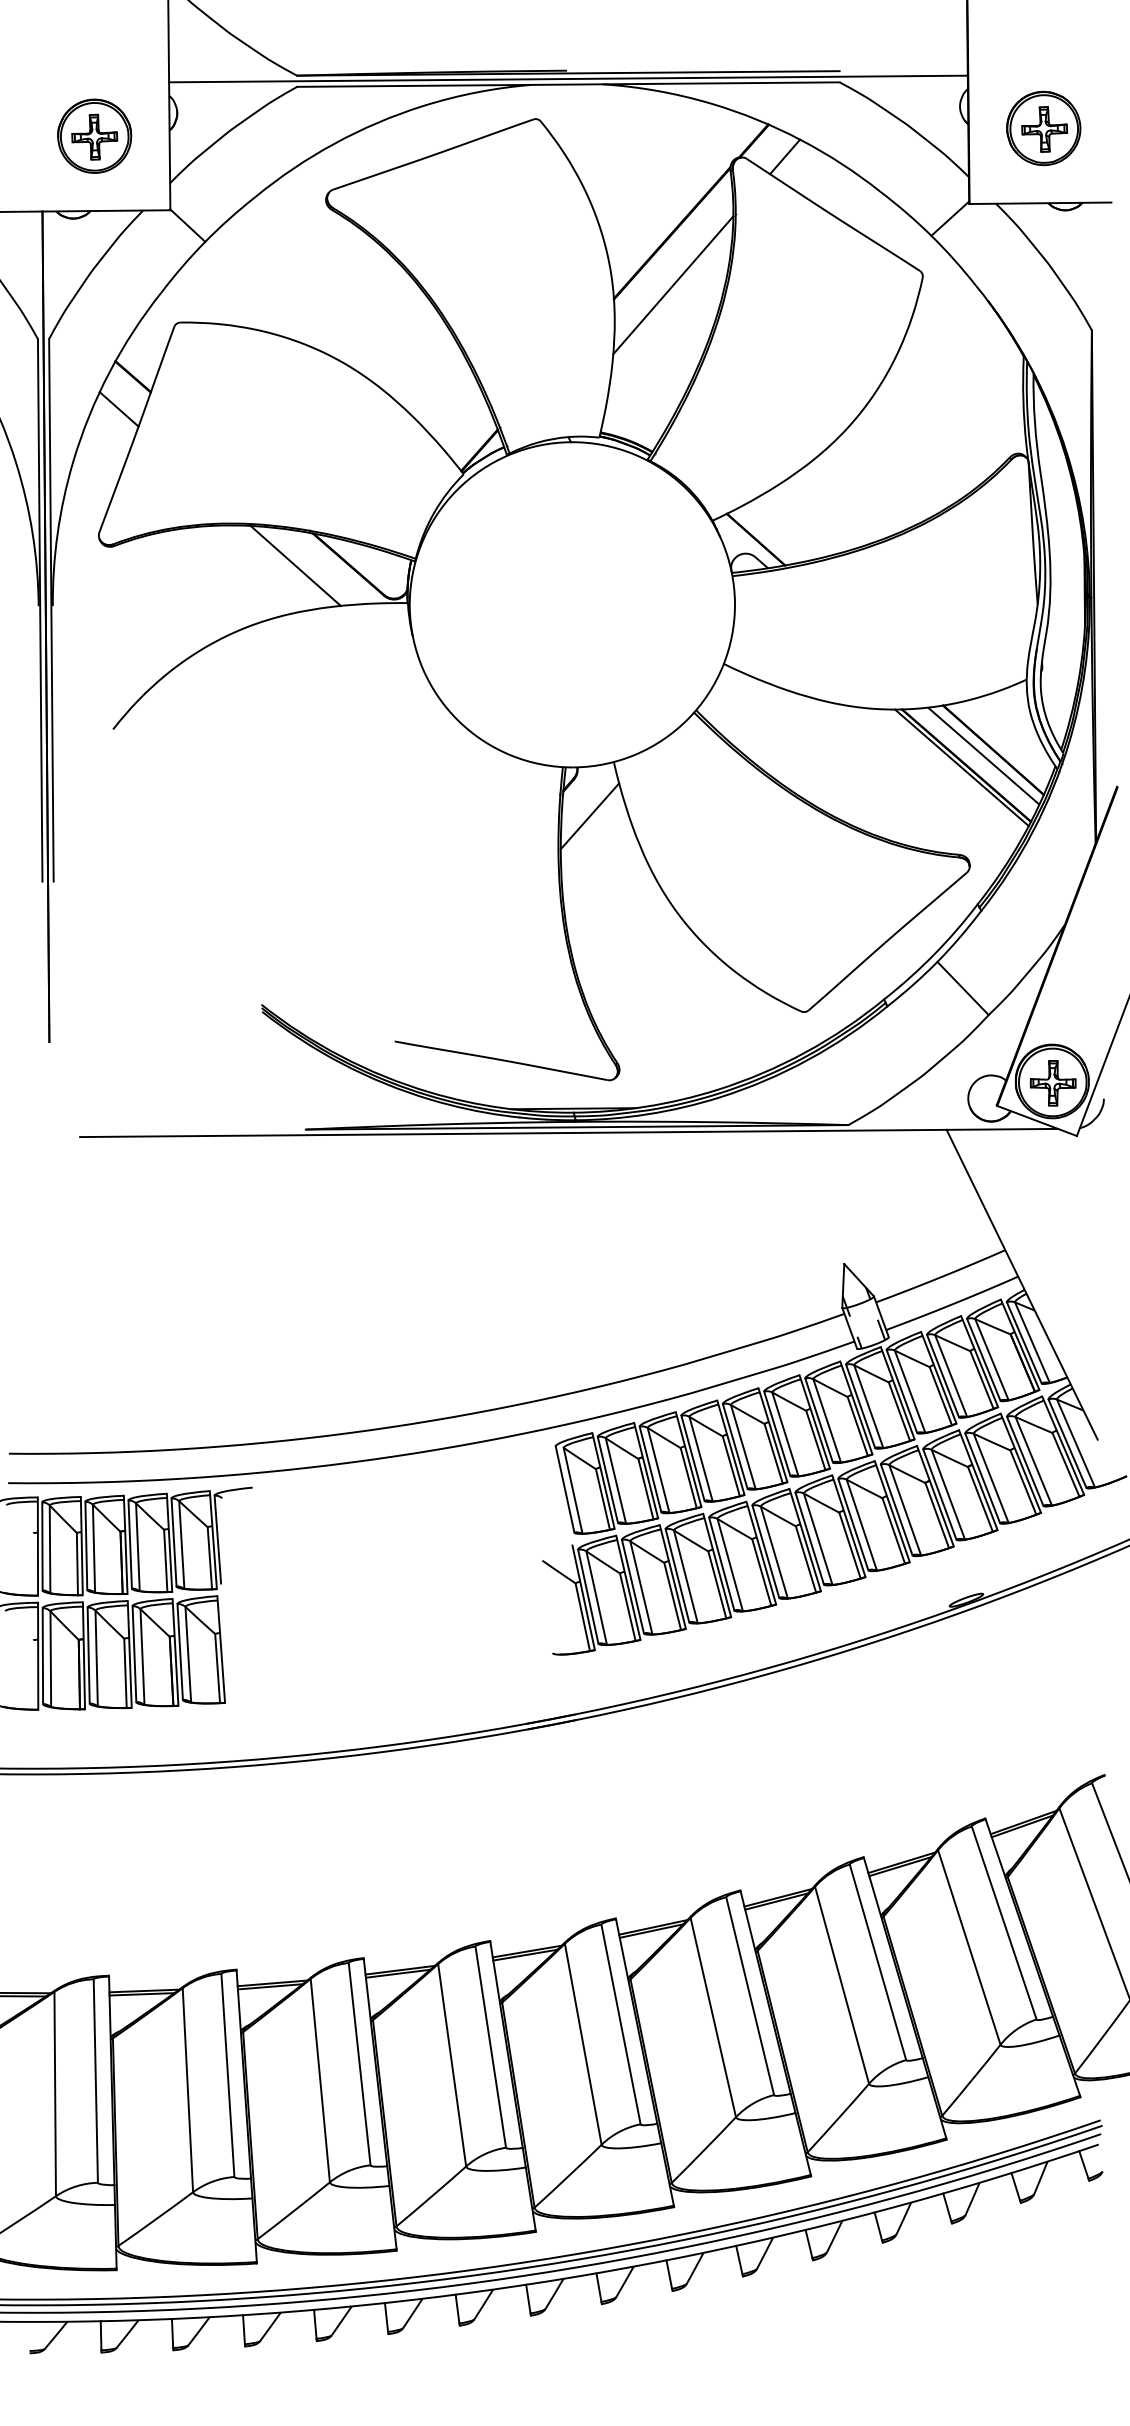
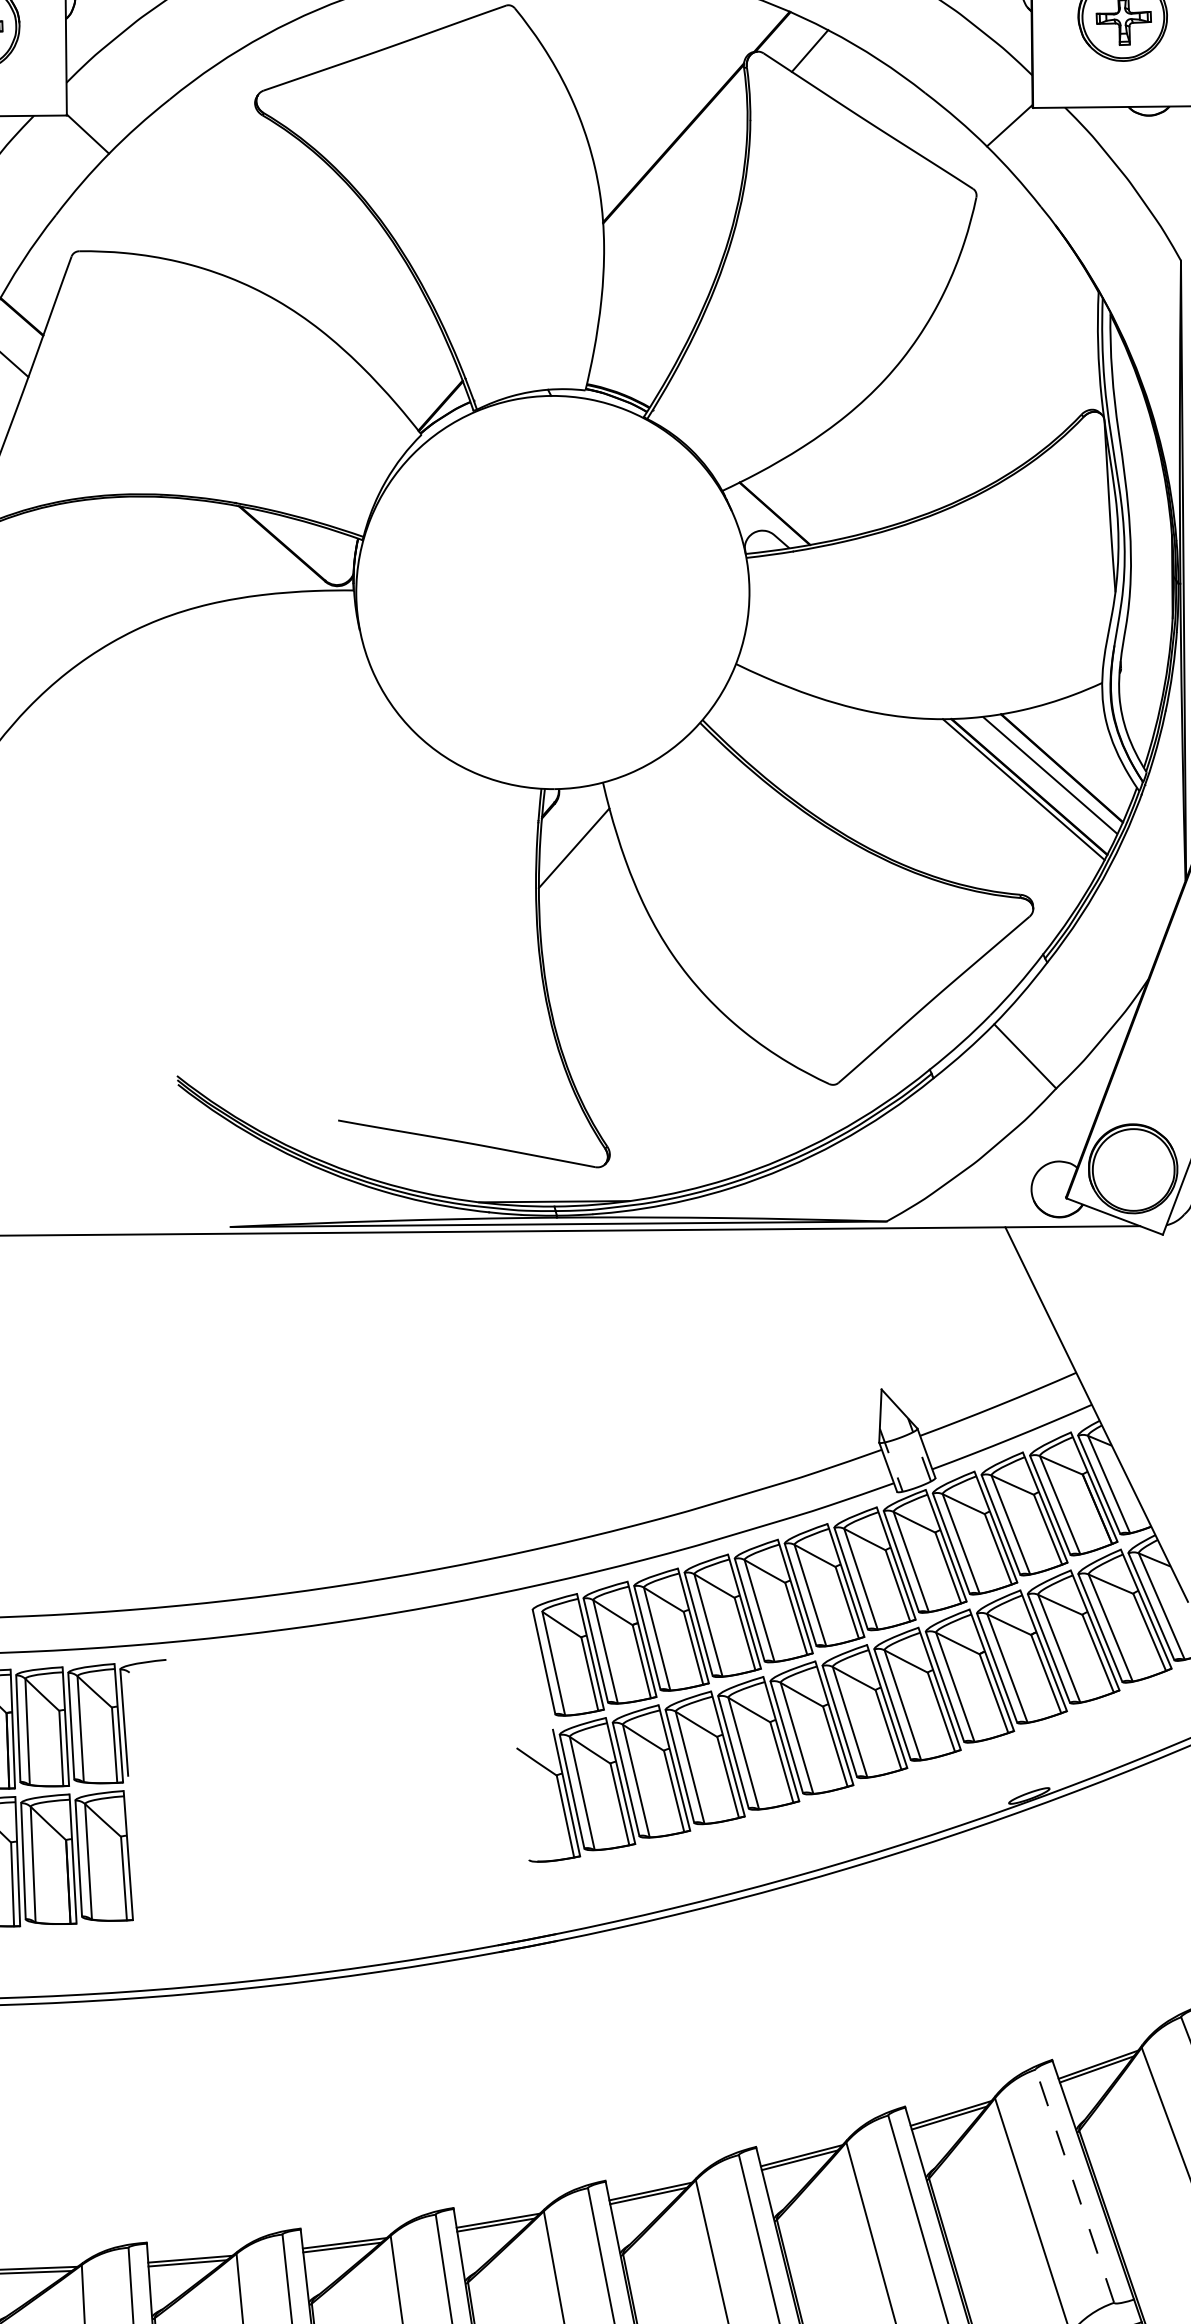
line: (673, 285) -> (675, 206), removed
line: (295, 565) -> (218, 544), removed
part: (1052, 1083) -> (1133, 1171), removed
line: (1004, 1922) -> (1075, 2185), solid -> dashed

